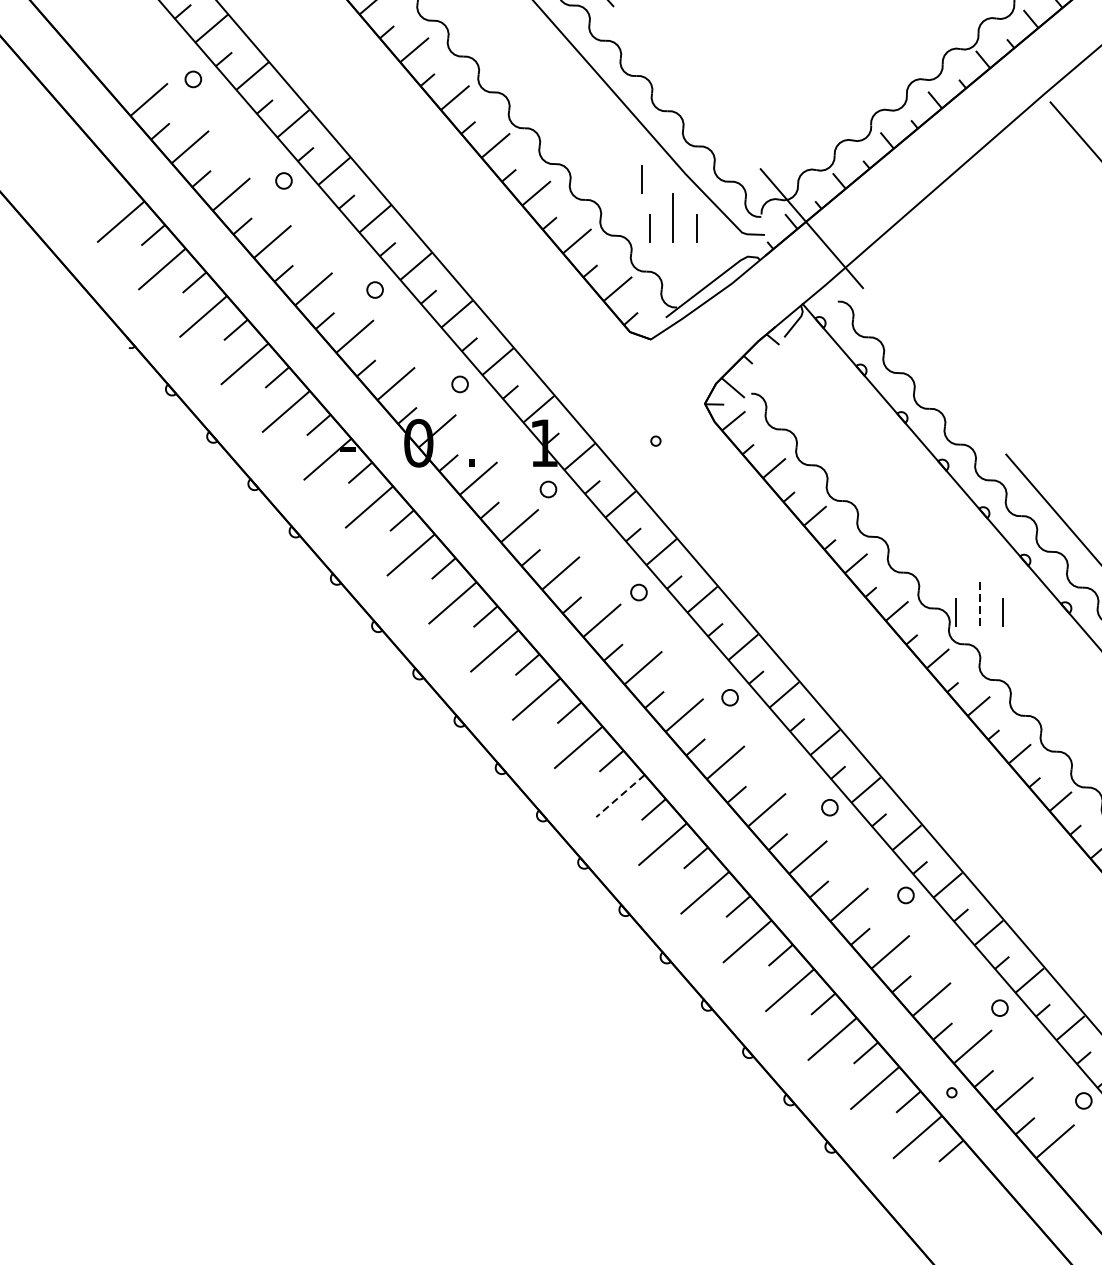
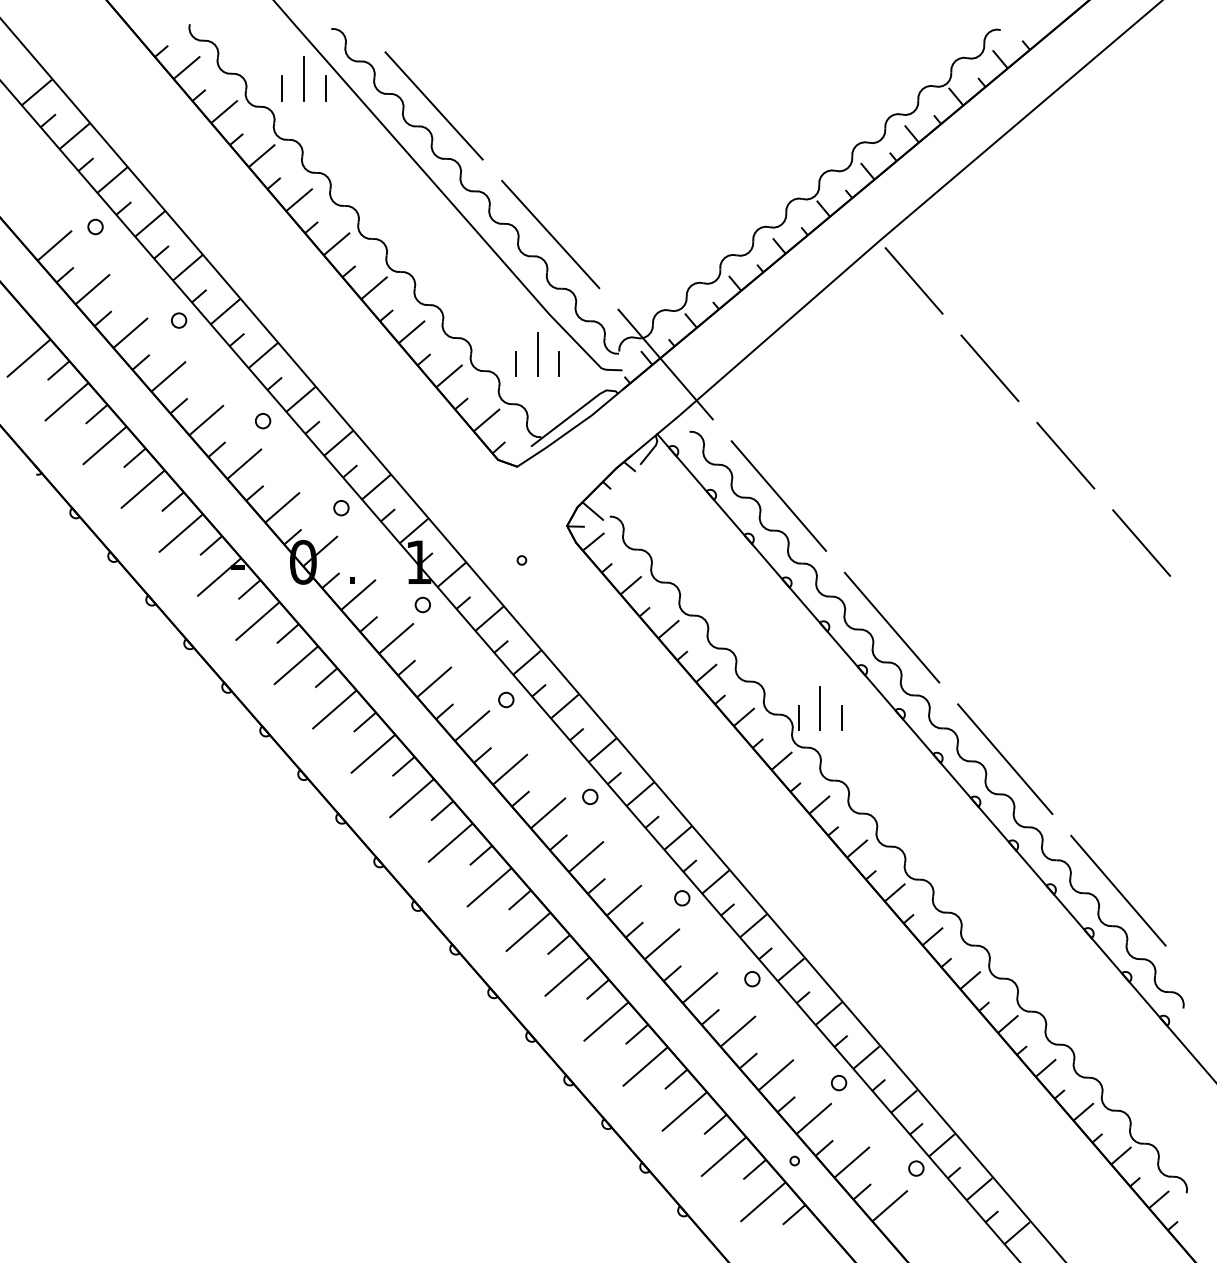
line: (686, 87) -> (550, 234), added
line: (641, 178) -> (508, 318), removed
line: (934, 370) -> (778, 495), added
line: (979, 601) -> (820, 708), dashed -> solid
line: (620, 795) -> (489, 887), dashed -> solid

